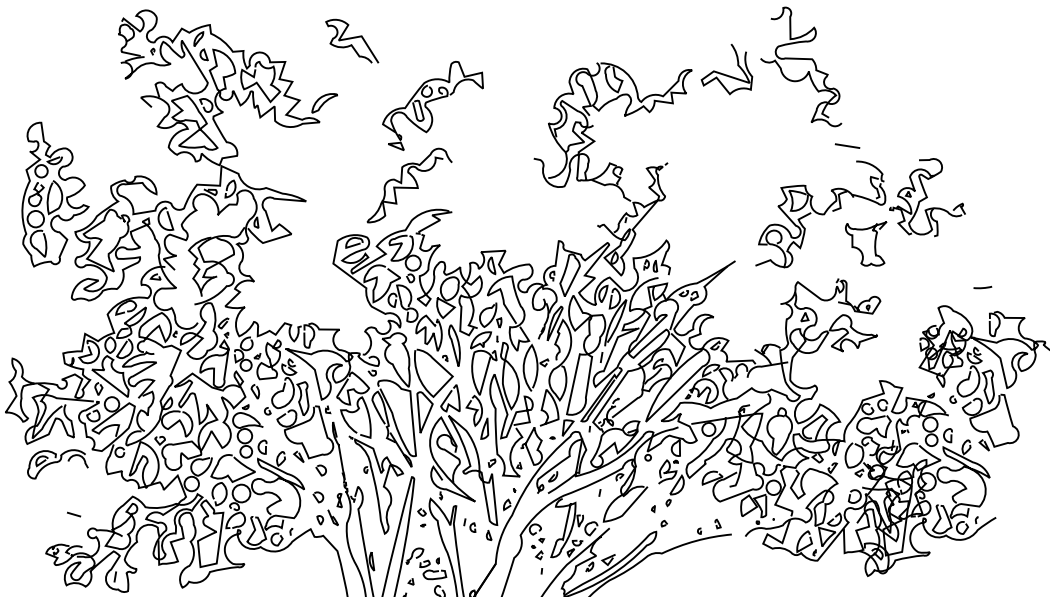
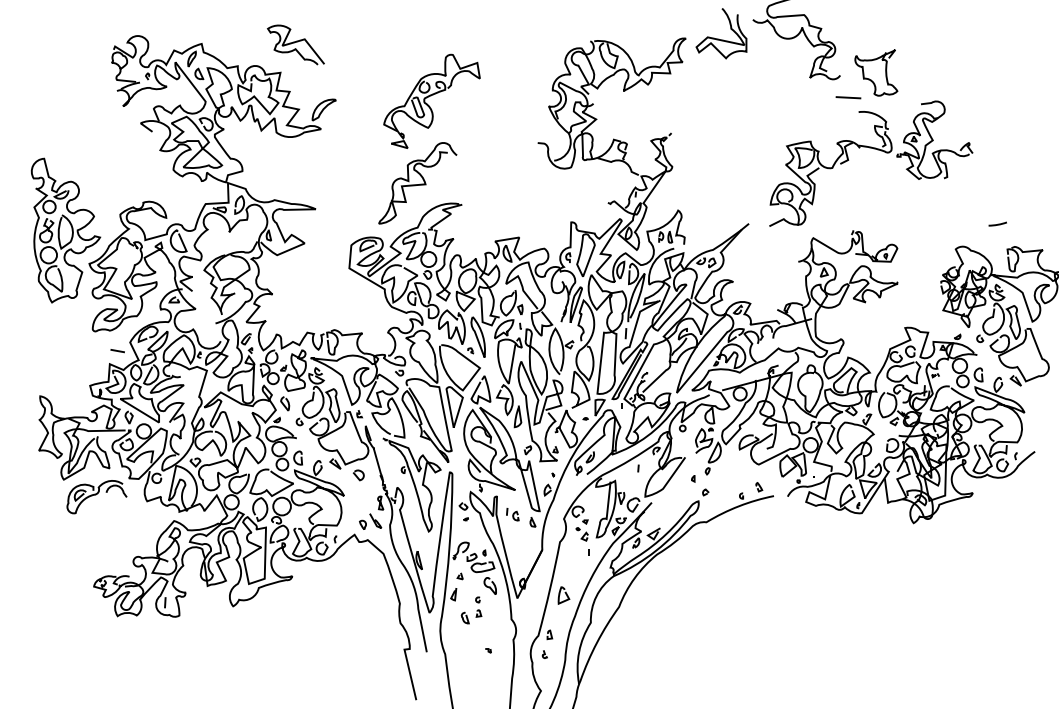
curve: (351, 39) -> (294, 43), moved
curve: (859, 248) -> (871, 79), moved
curve: (316, 497) -> (357, 502), removed
line: (73, 515) -> (117, 351), moved

